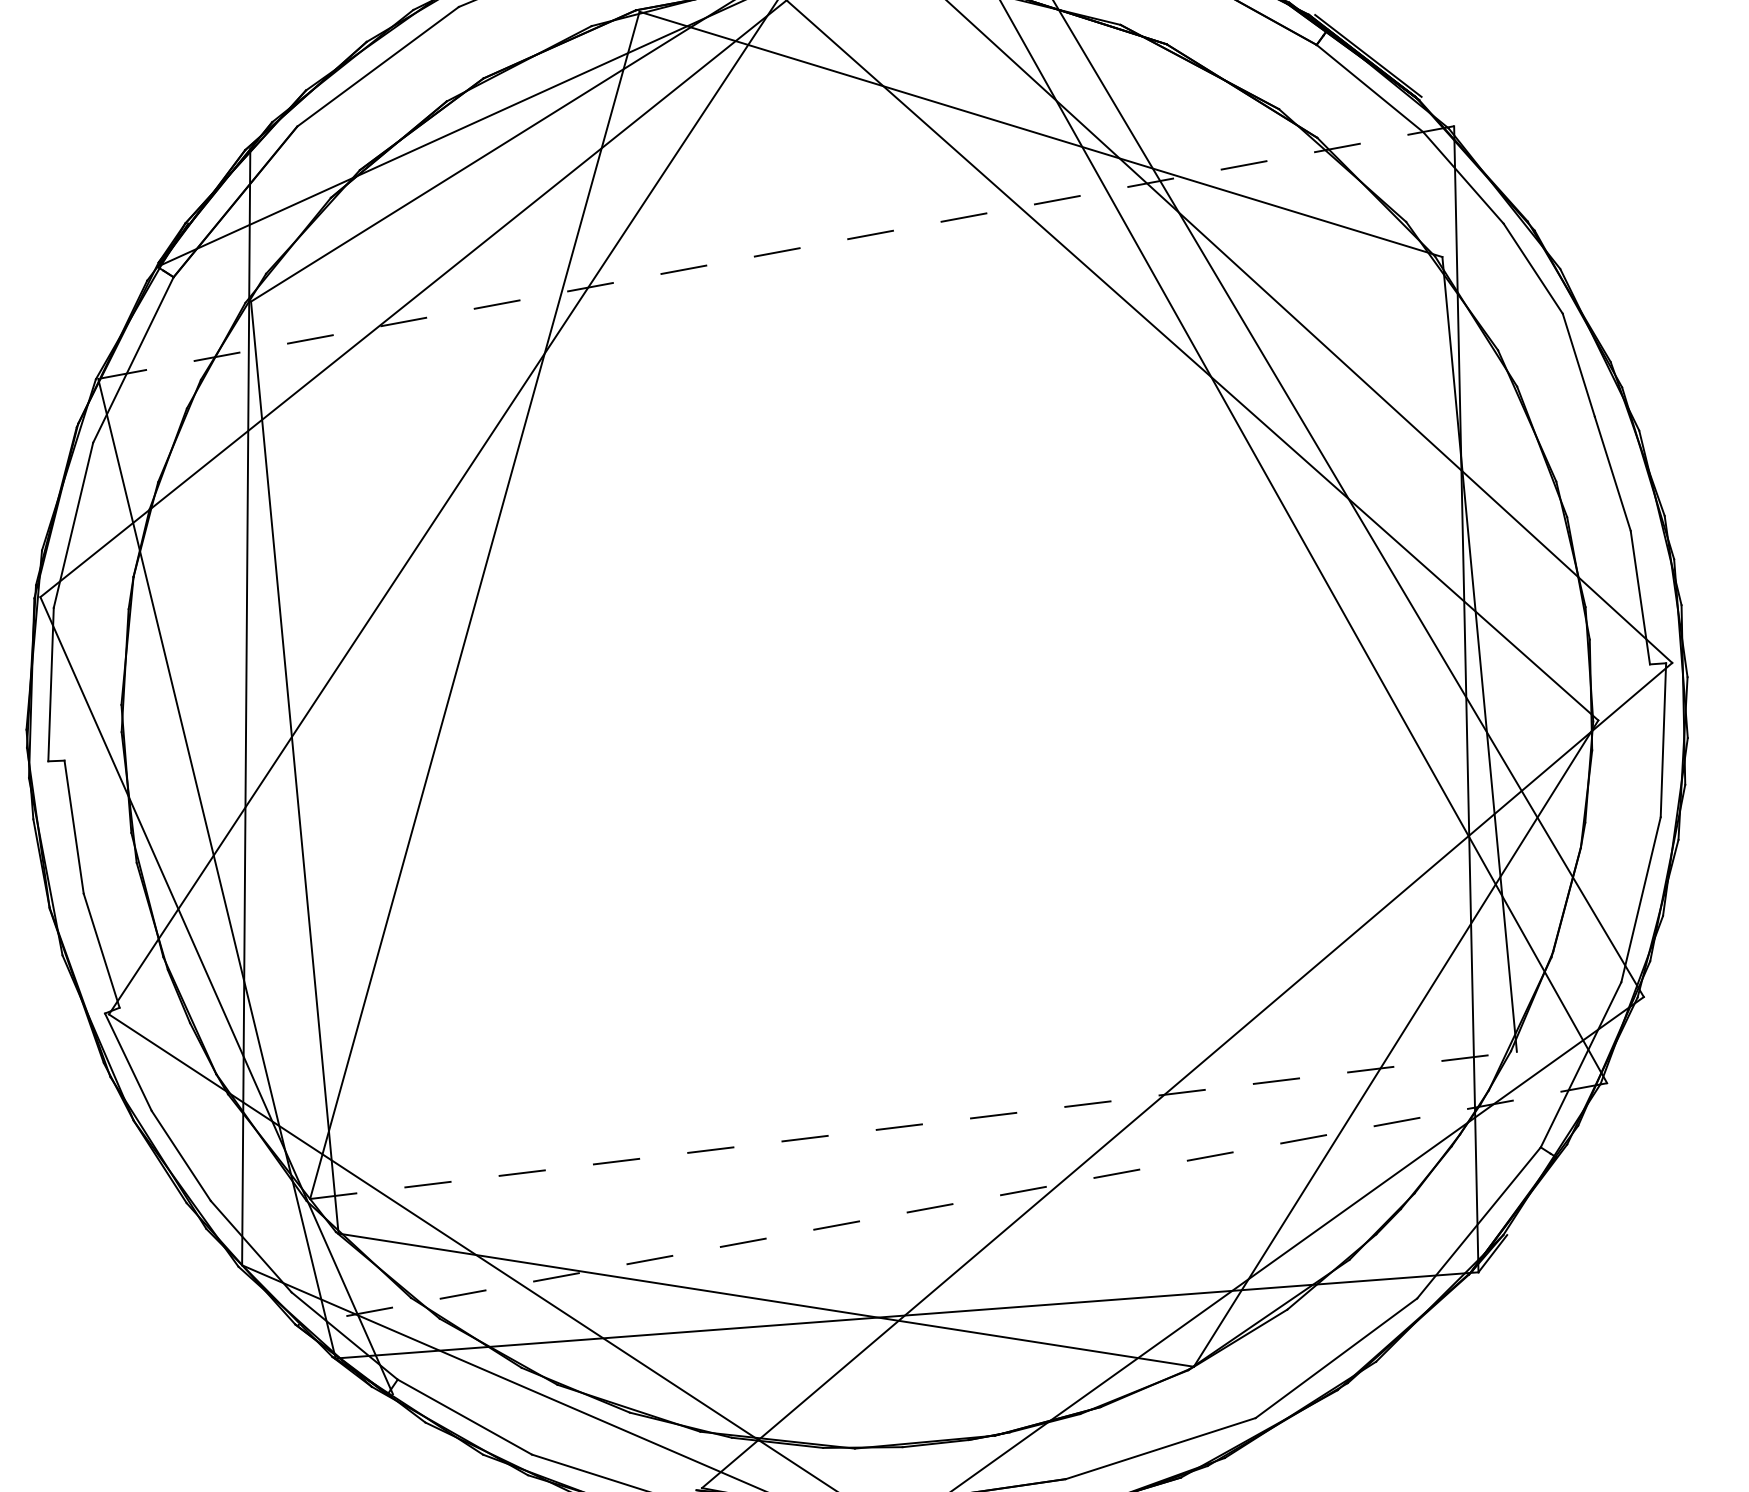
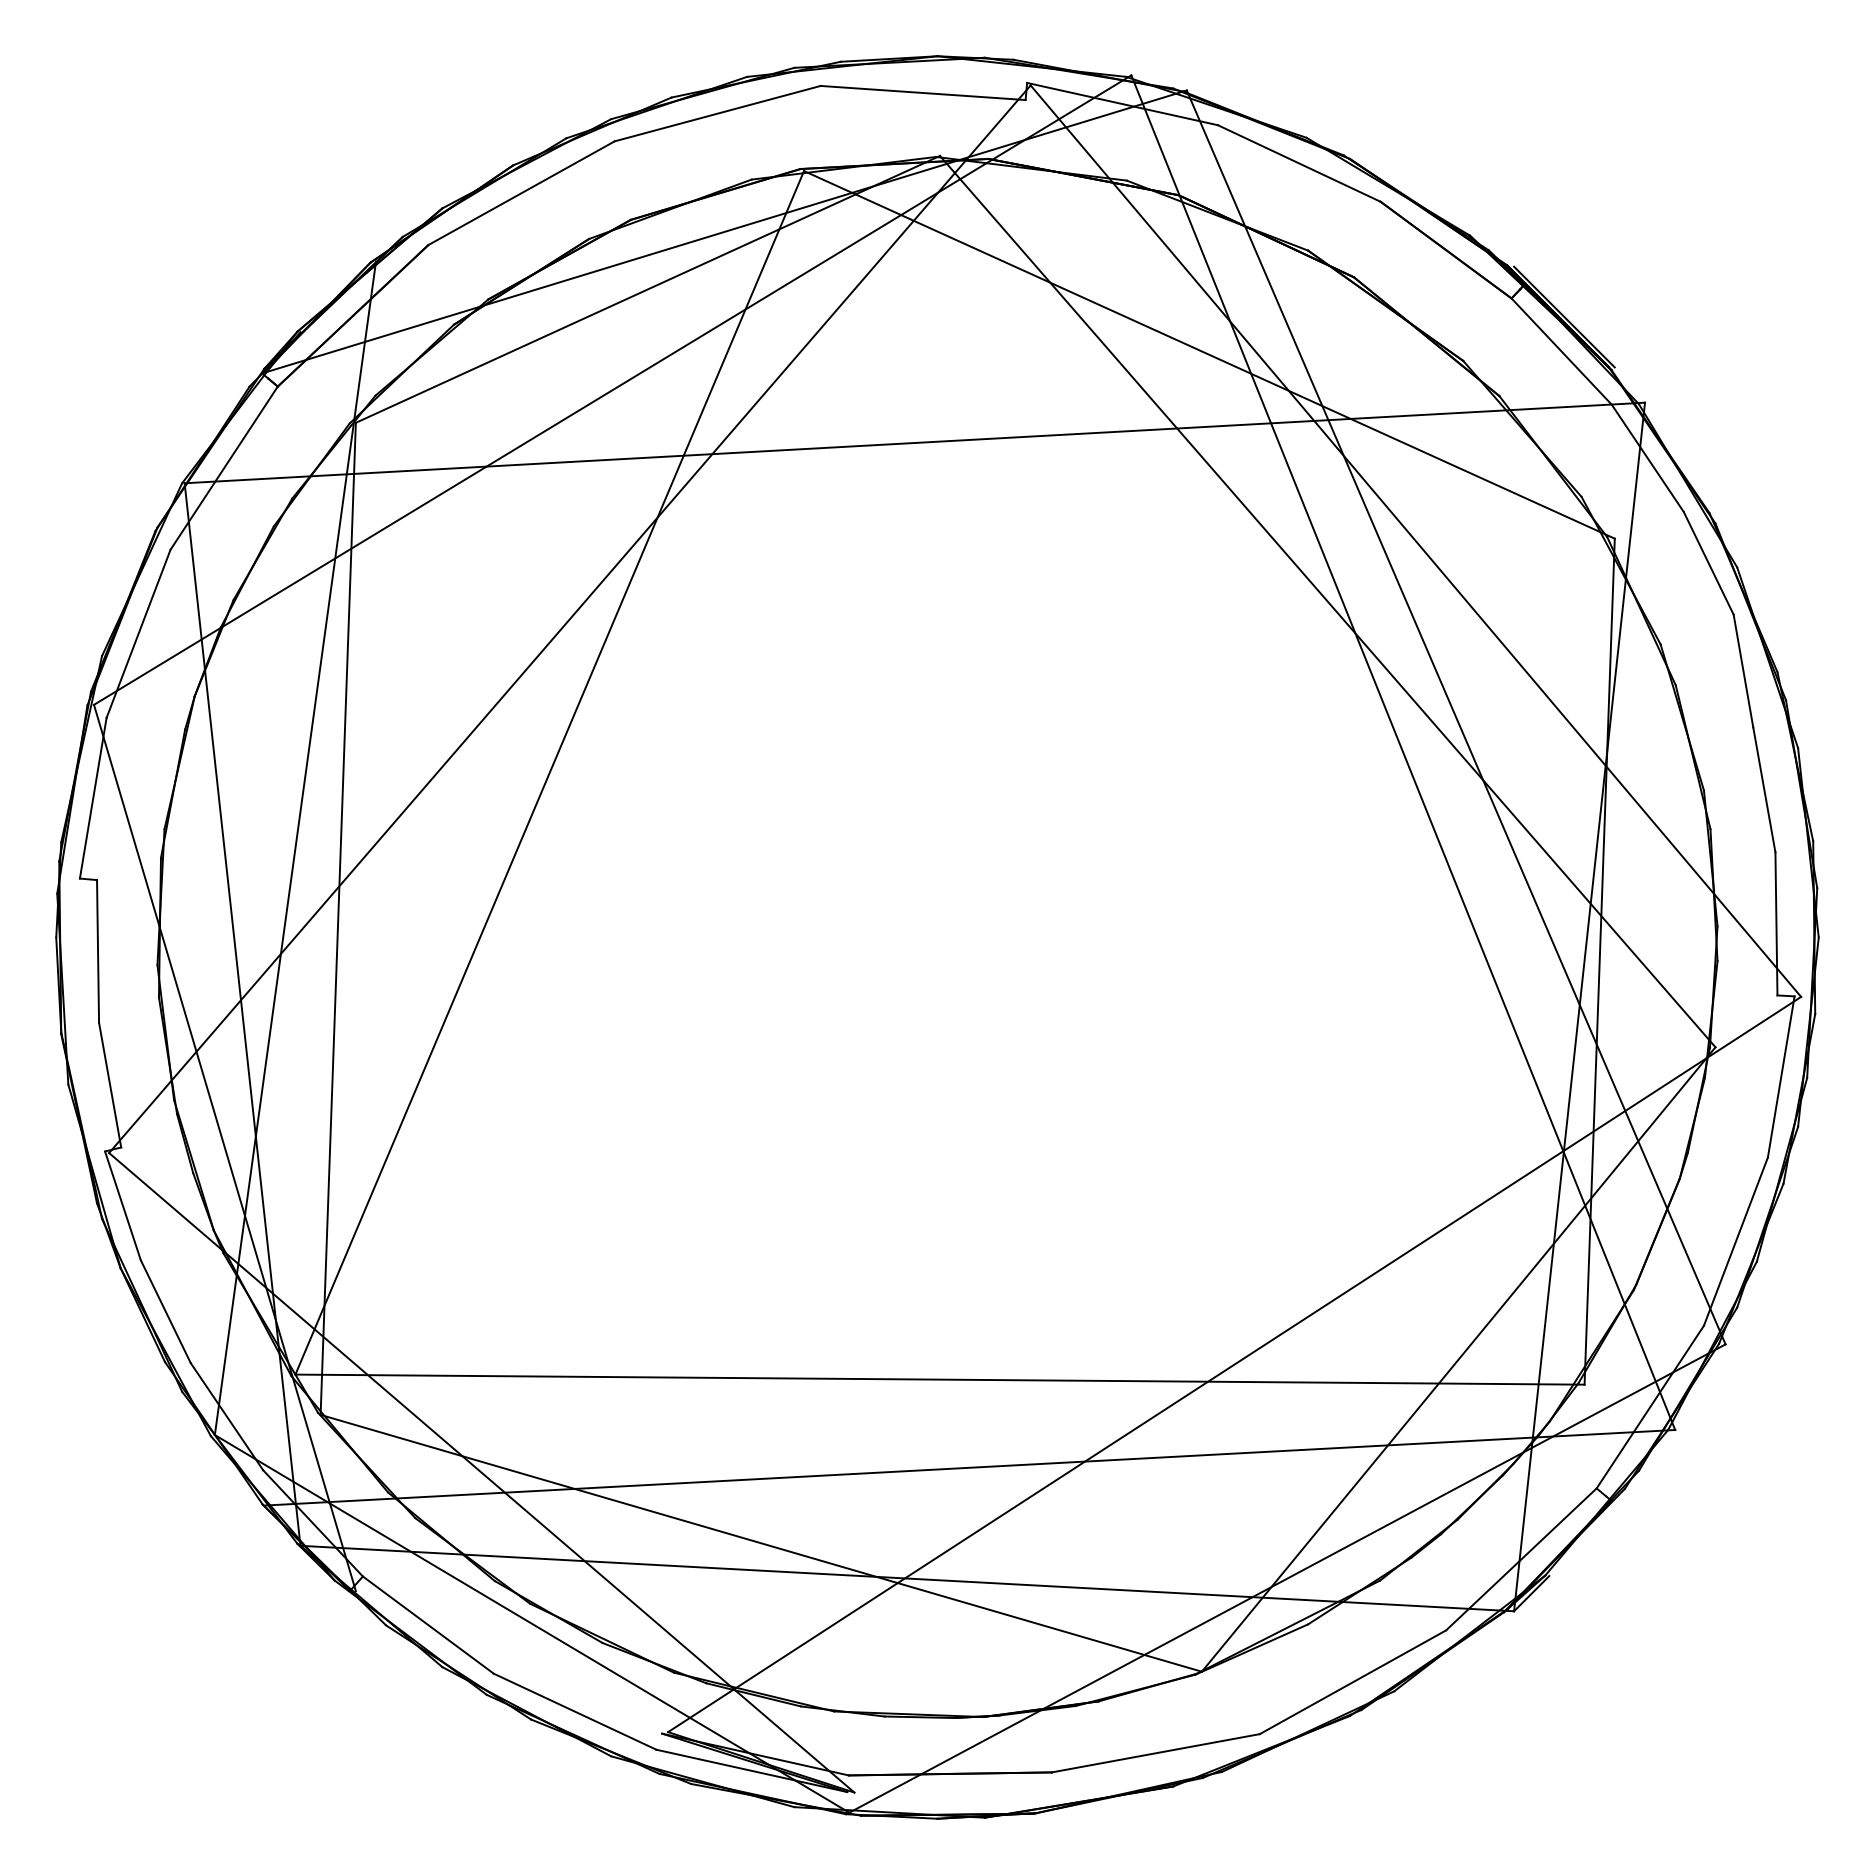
line: (775, 253) -> (914, 443), dashed -> solid
line: (913, 1125) -> (940, 1379), dashed -> solid
line: (951, 1204) -> (969, 1467), dashed -> solid

